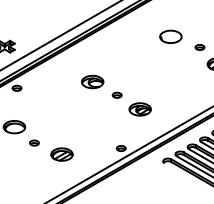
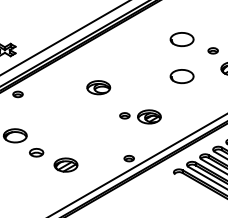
part: (170, 71) -> (181, 76), added
part: (116, 94) -> (124, 115), moved
part: (34, 142) -> (36, 152), size x1.4

